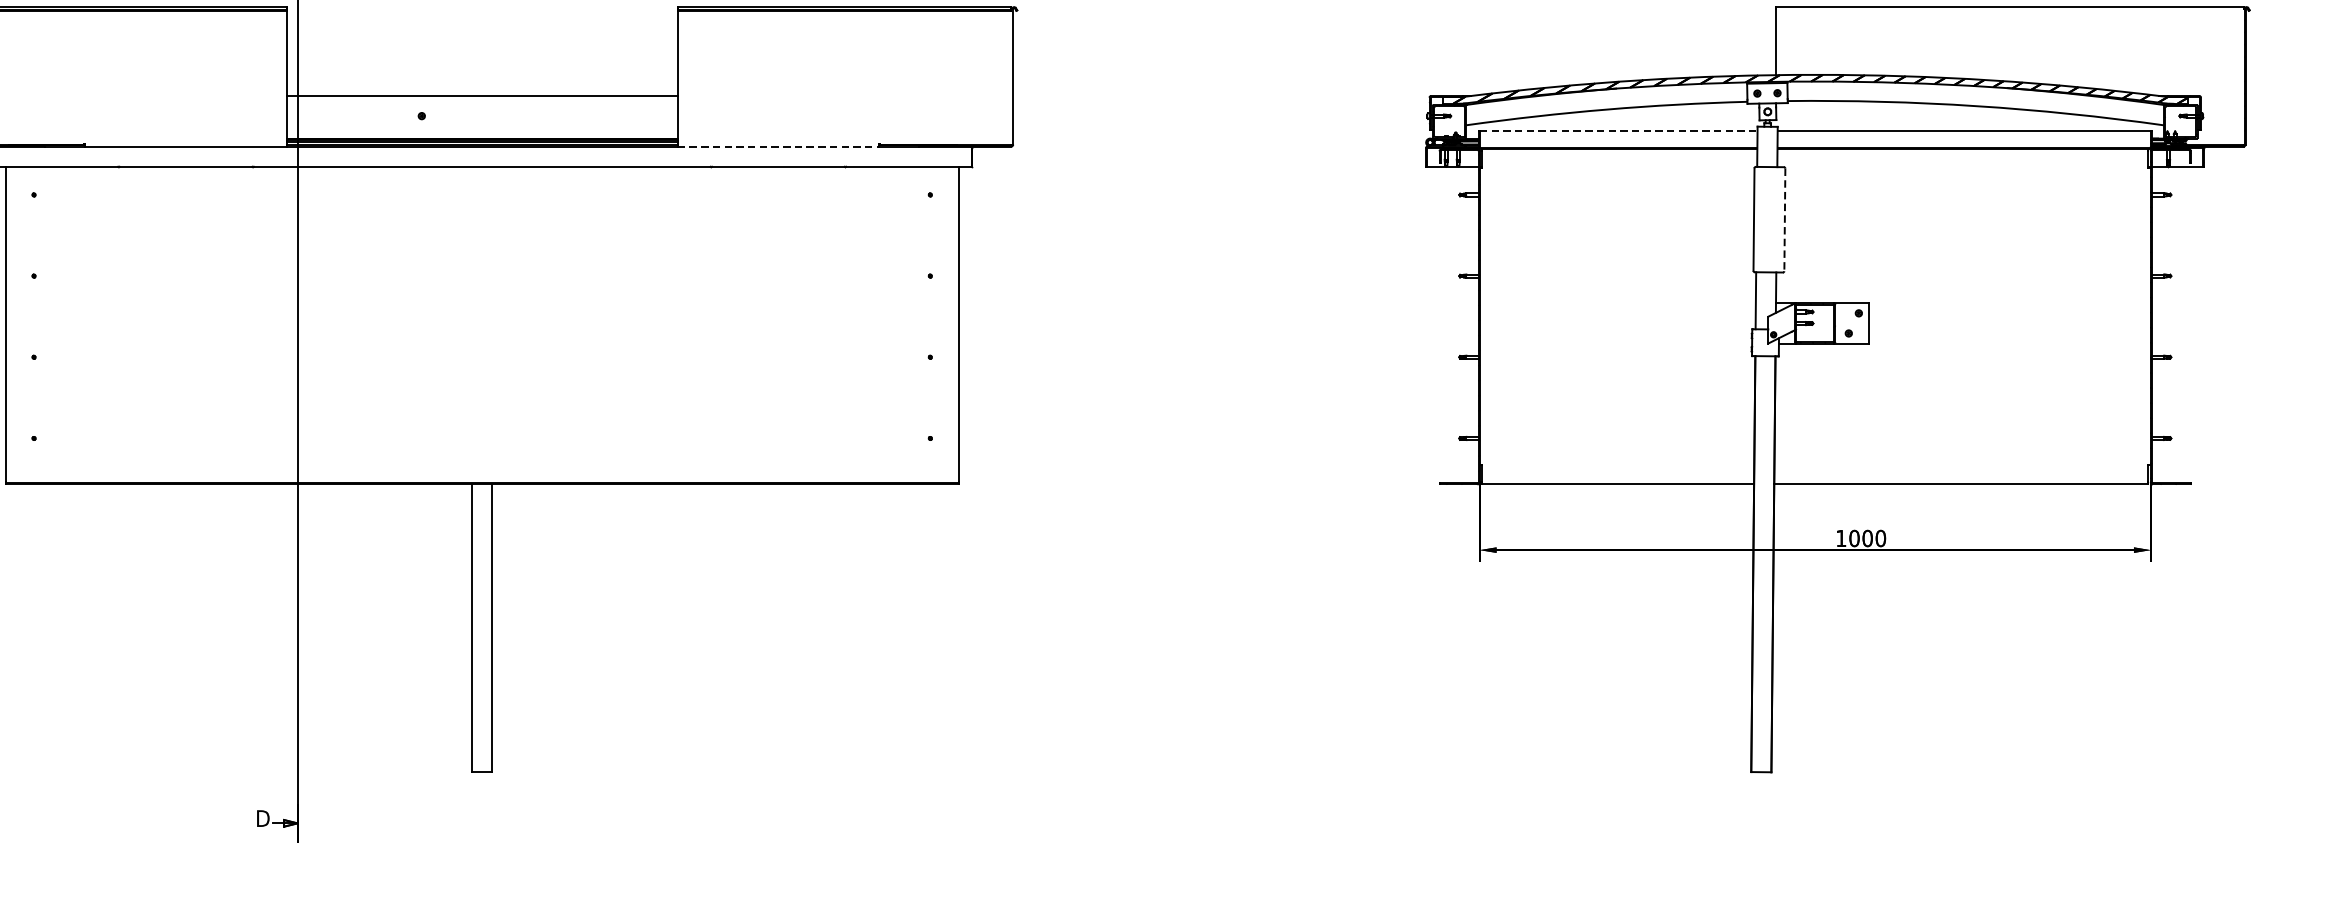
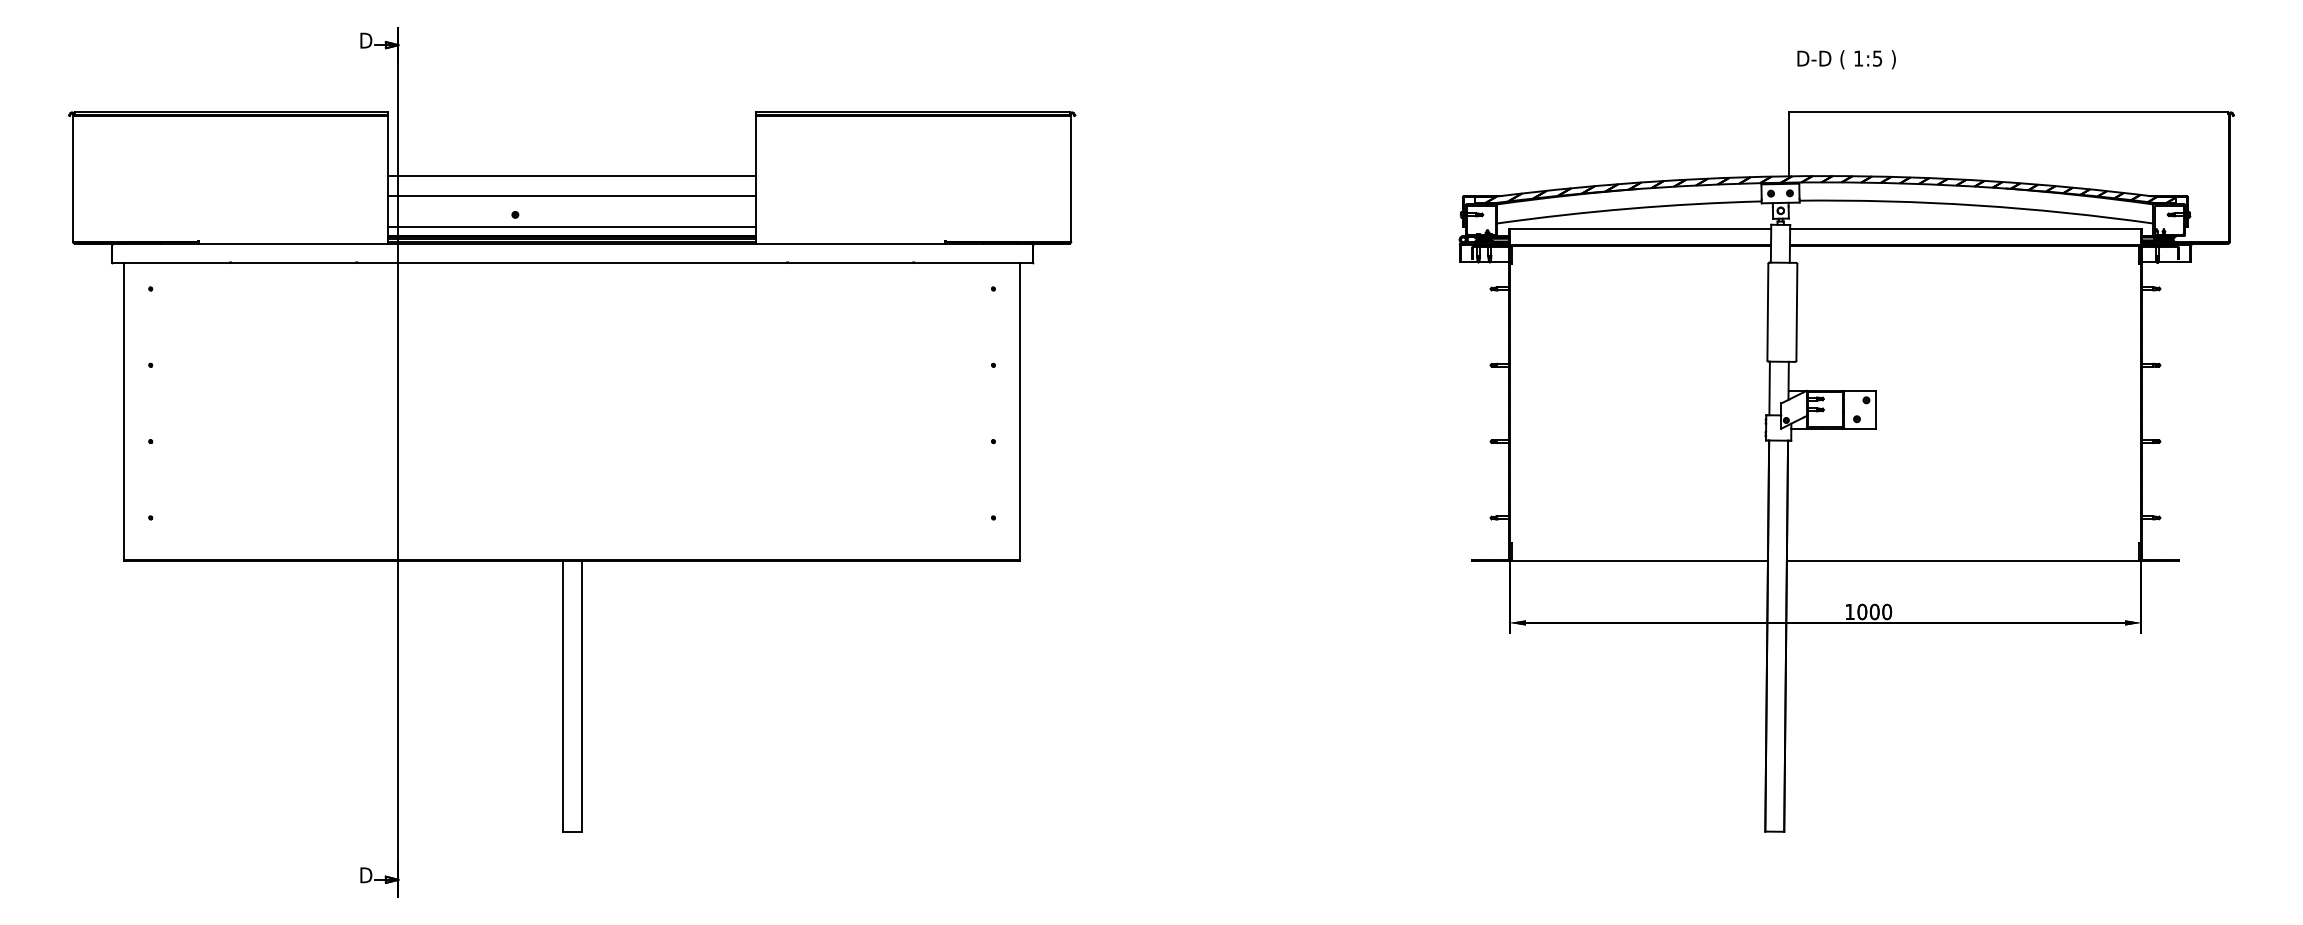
line: (482, 75) -> (572, 176), added
line: (482, 129) -> (572, 227), added
line: (1618, 130) -> (1640, 228), dashed -> solid
line: (778, 146) -> (850, 243), dashed -> solid
line: (1784, 219) -> (1796, 312), dashed -> solid

